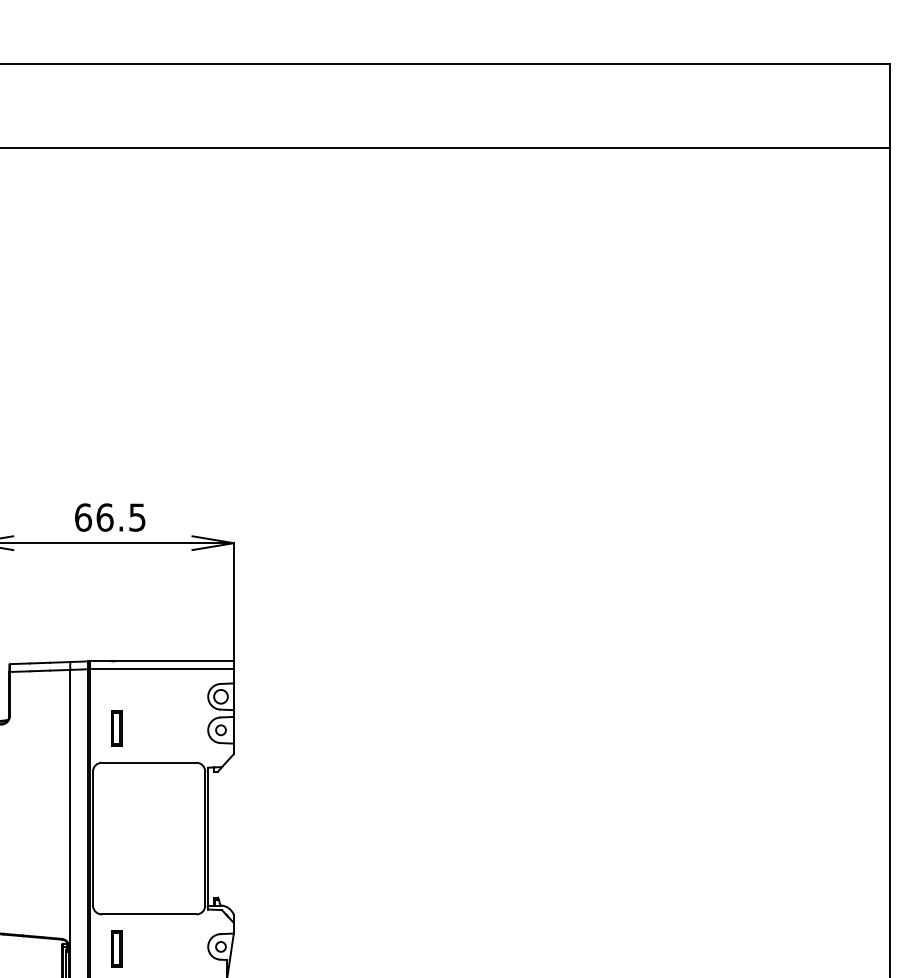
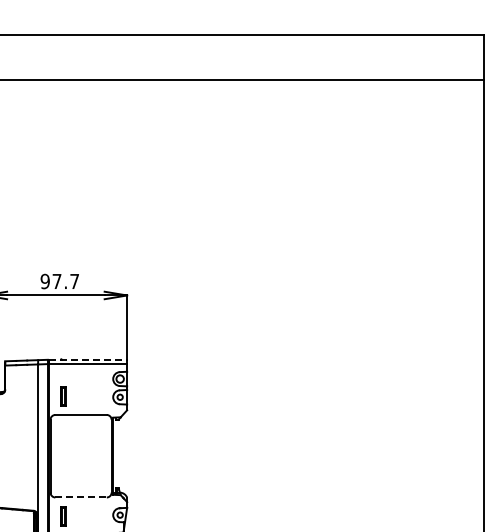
text: (109, 517) -> (59, 281), 66.5 -> 97.7
line: (162, 660) -> (88, 359), solid -> dashed
line: (149, 914) -> (81, 497), solid -> dashed

